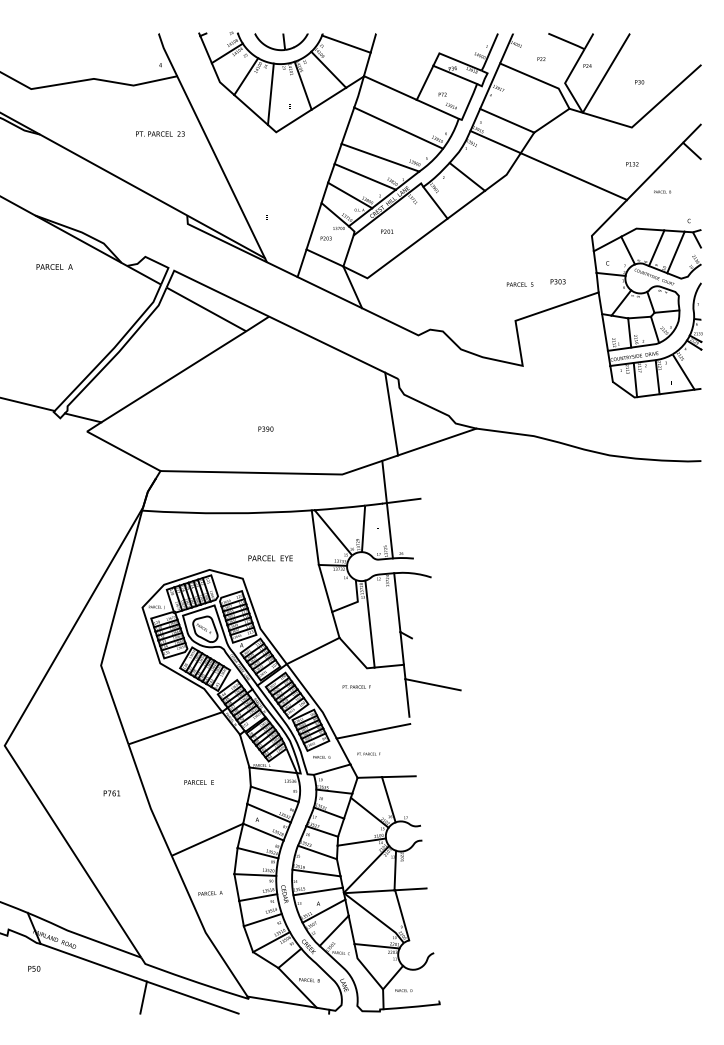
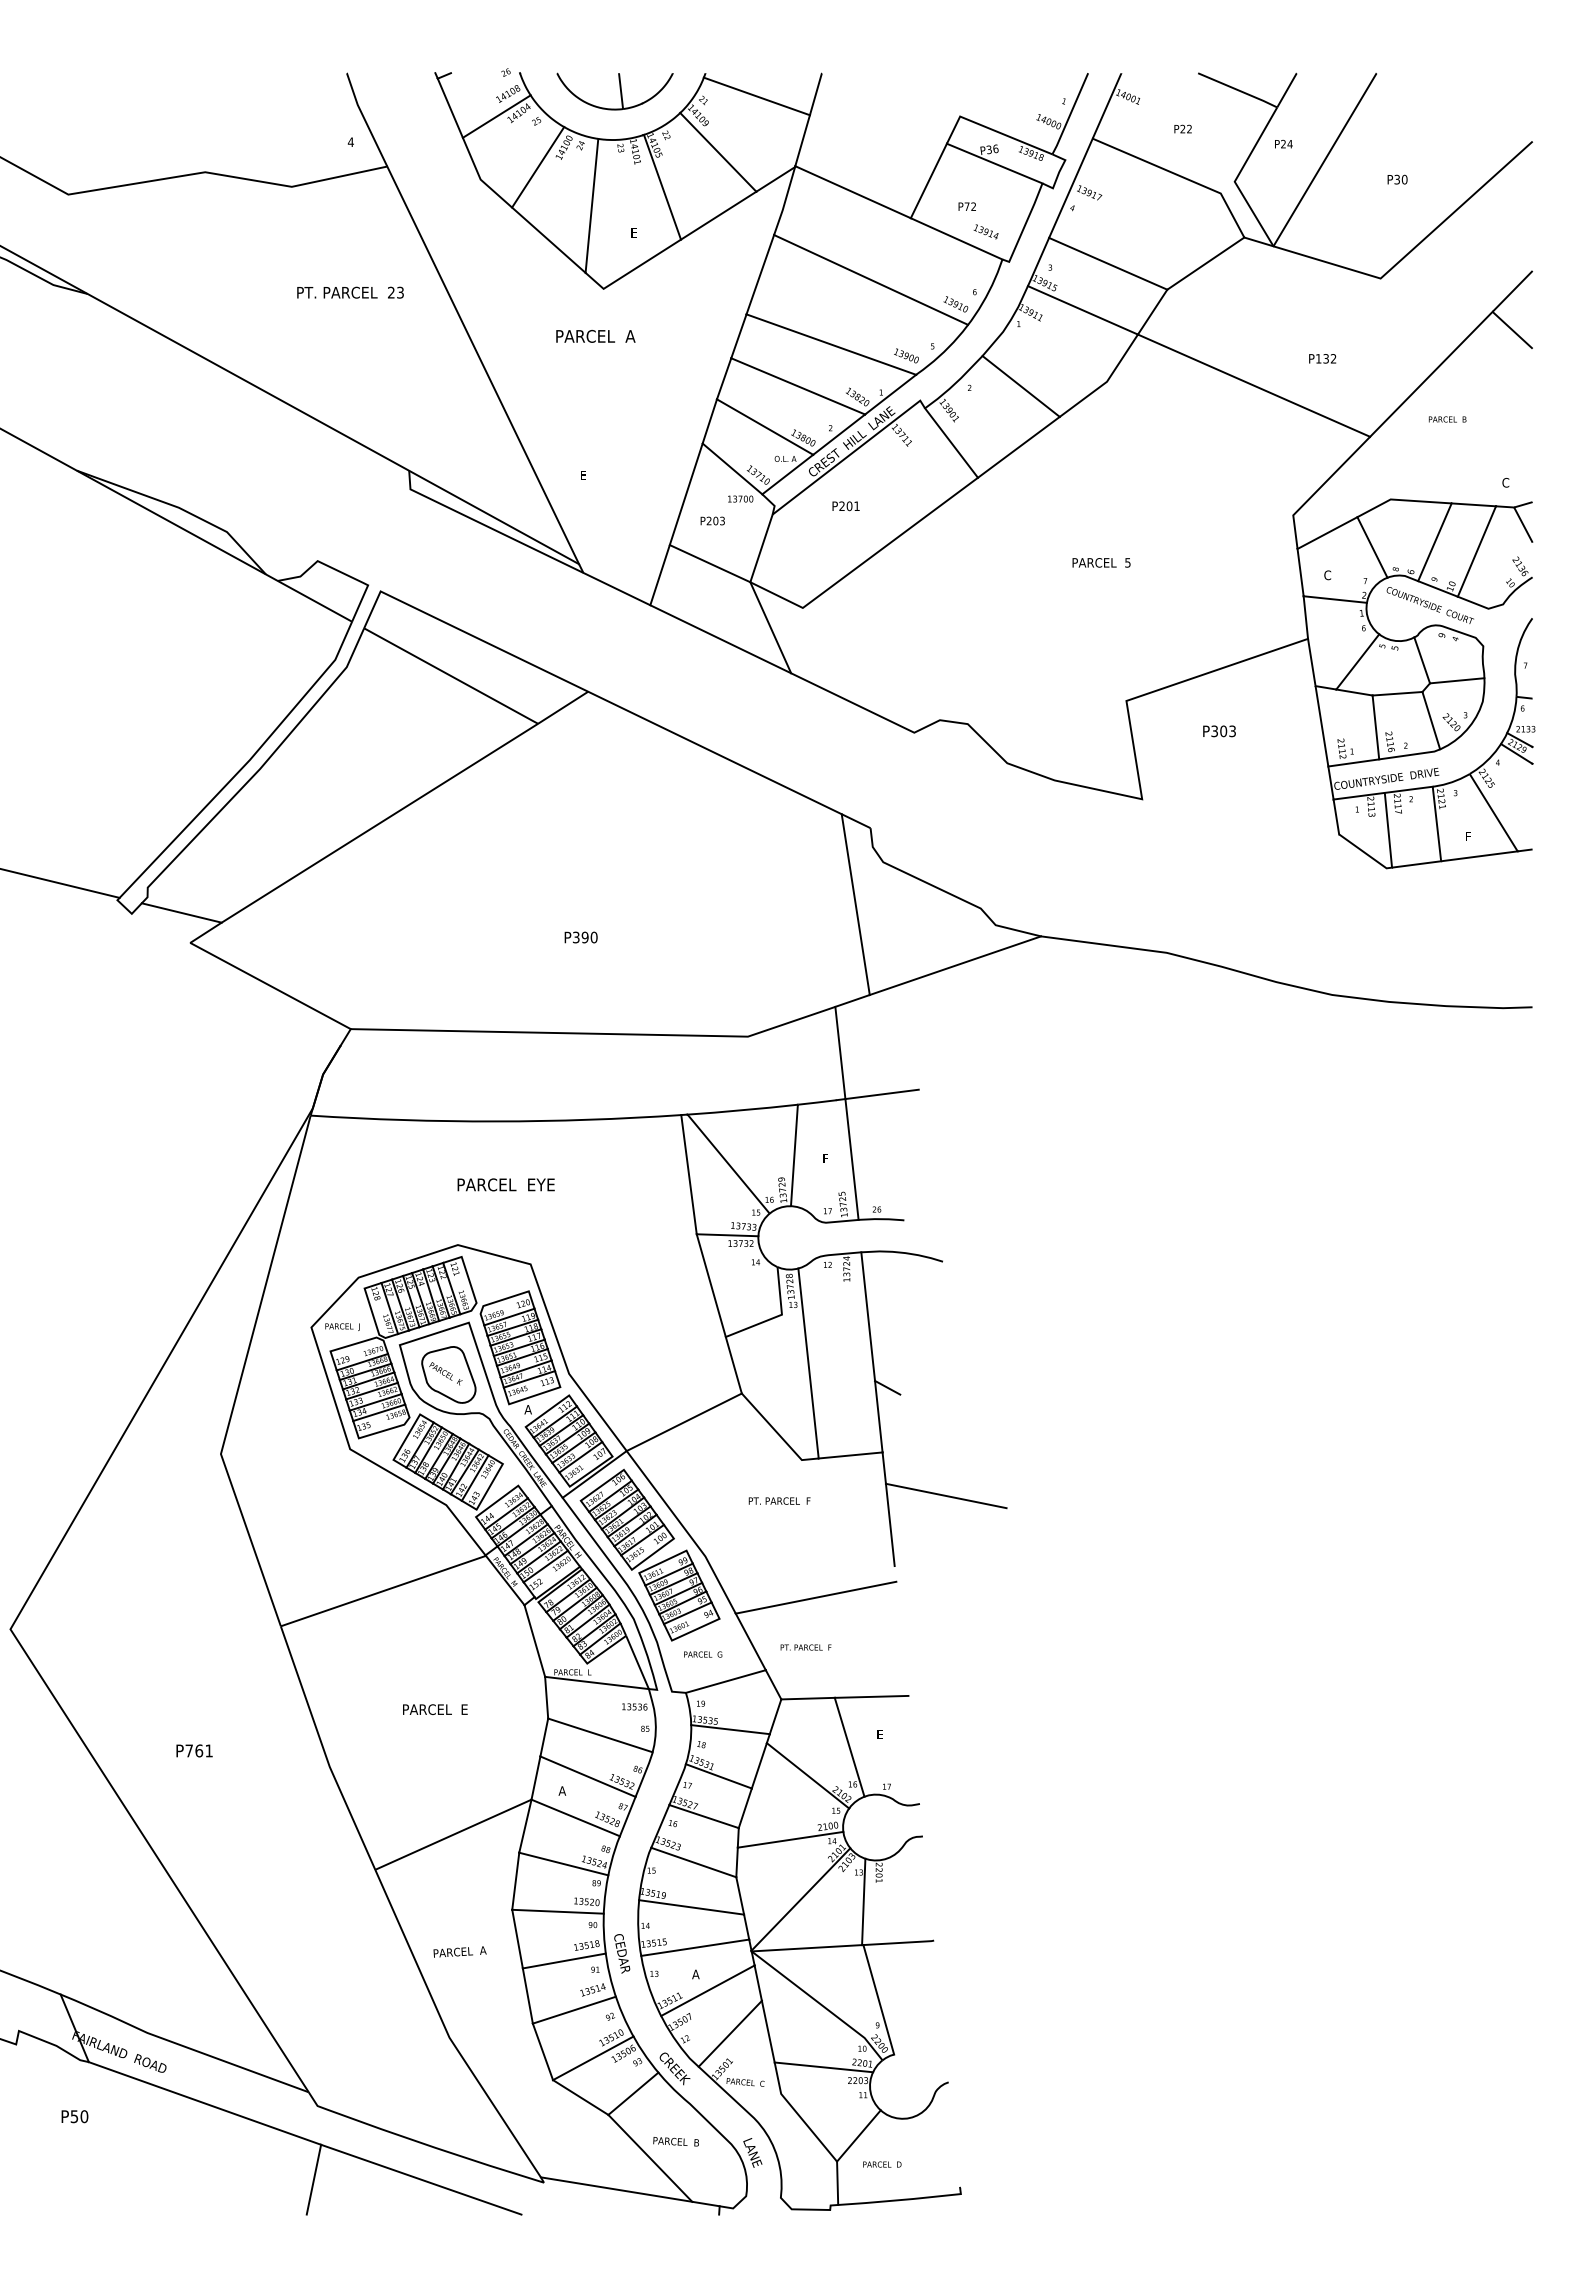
text: (632, 164) -> (1323, 359), moved
text: (54, 266) -> (595, 335), moved
text: (557, 281) -> (1218, 730), moved
text: (519, 284) -> (1100, 562), moved
text: (270, 558) -> (505, 1185), moved
text: (111, 793) -> (193, 1751), moved

